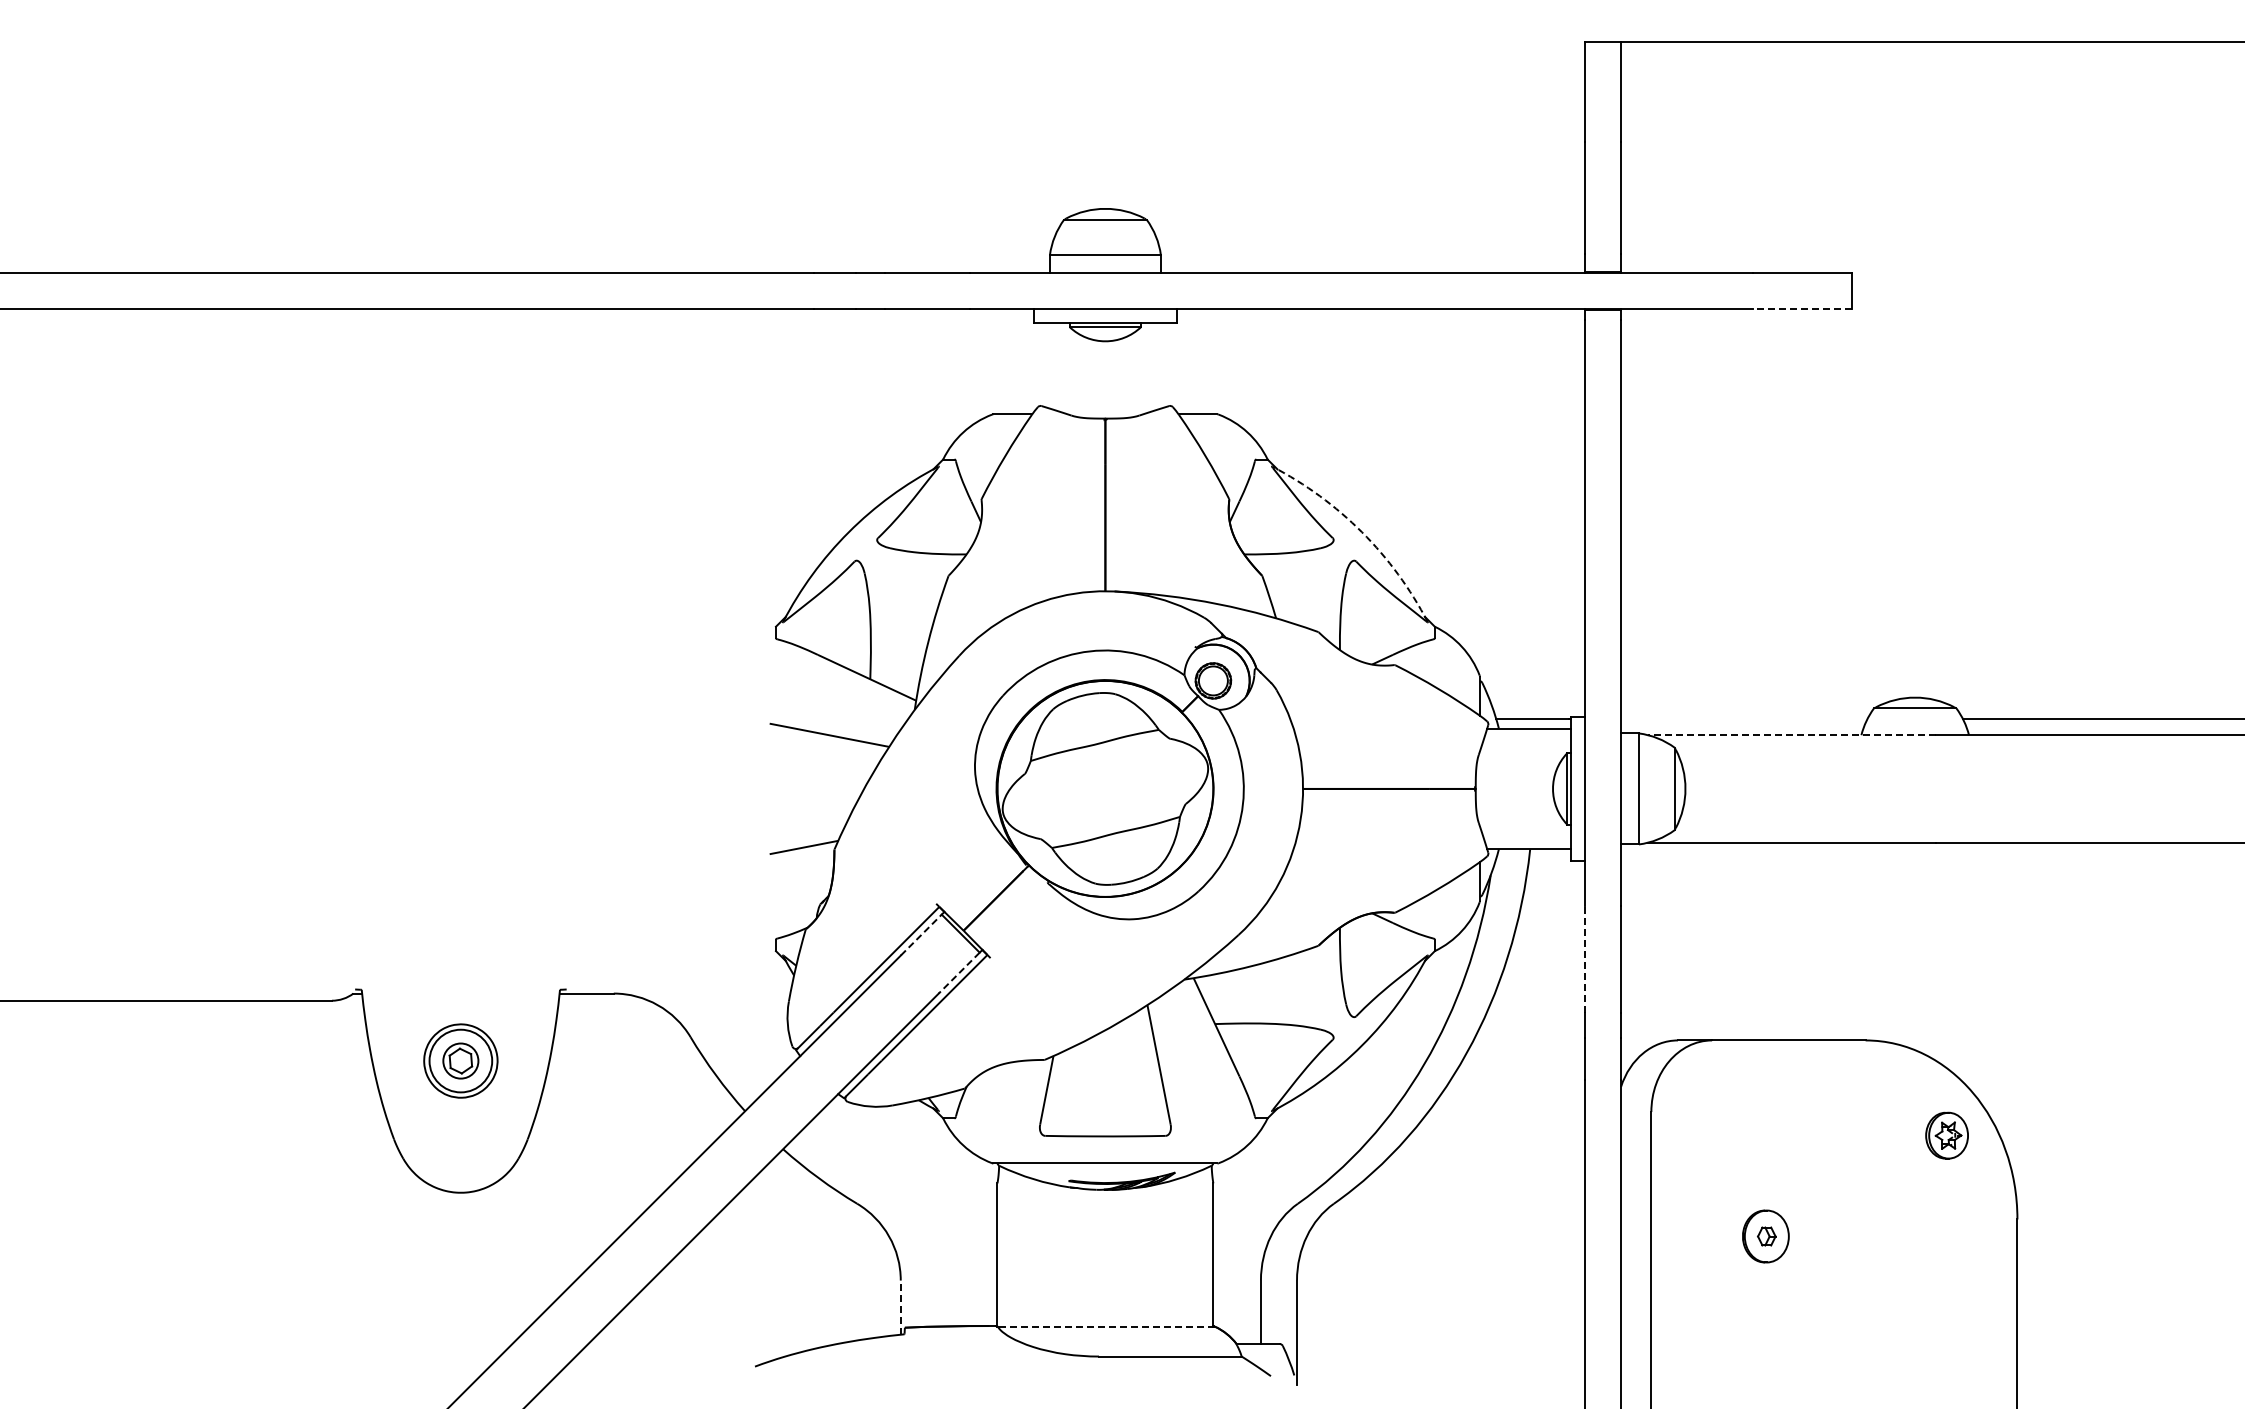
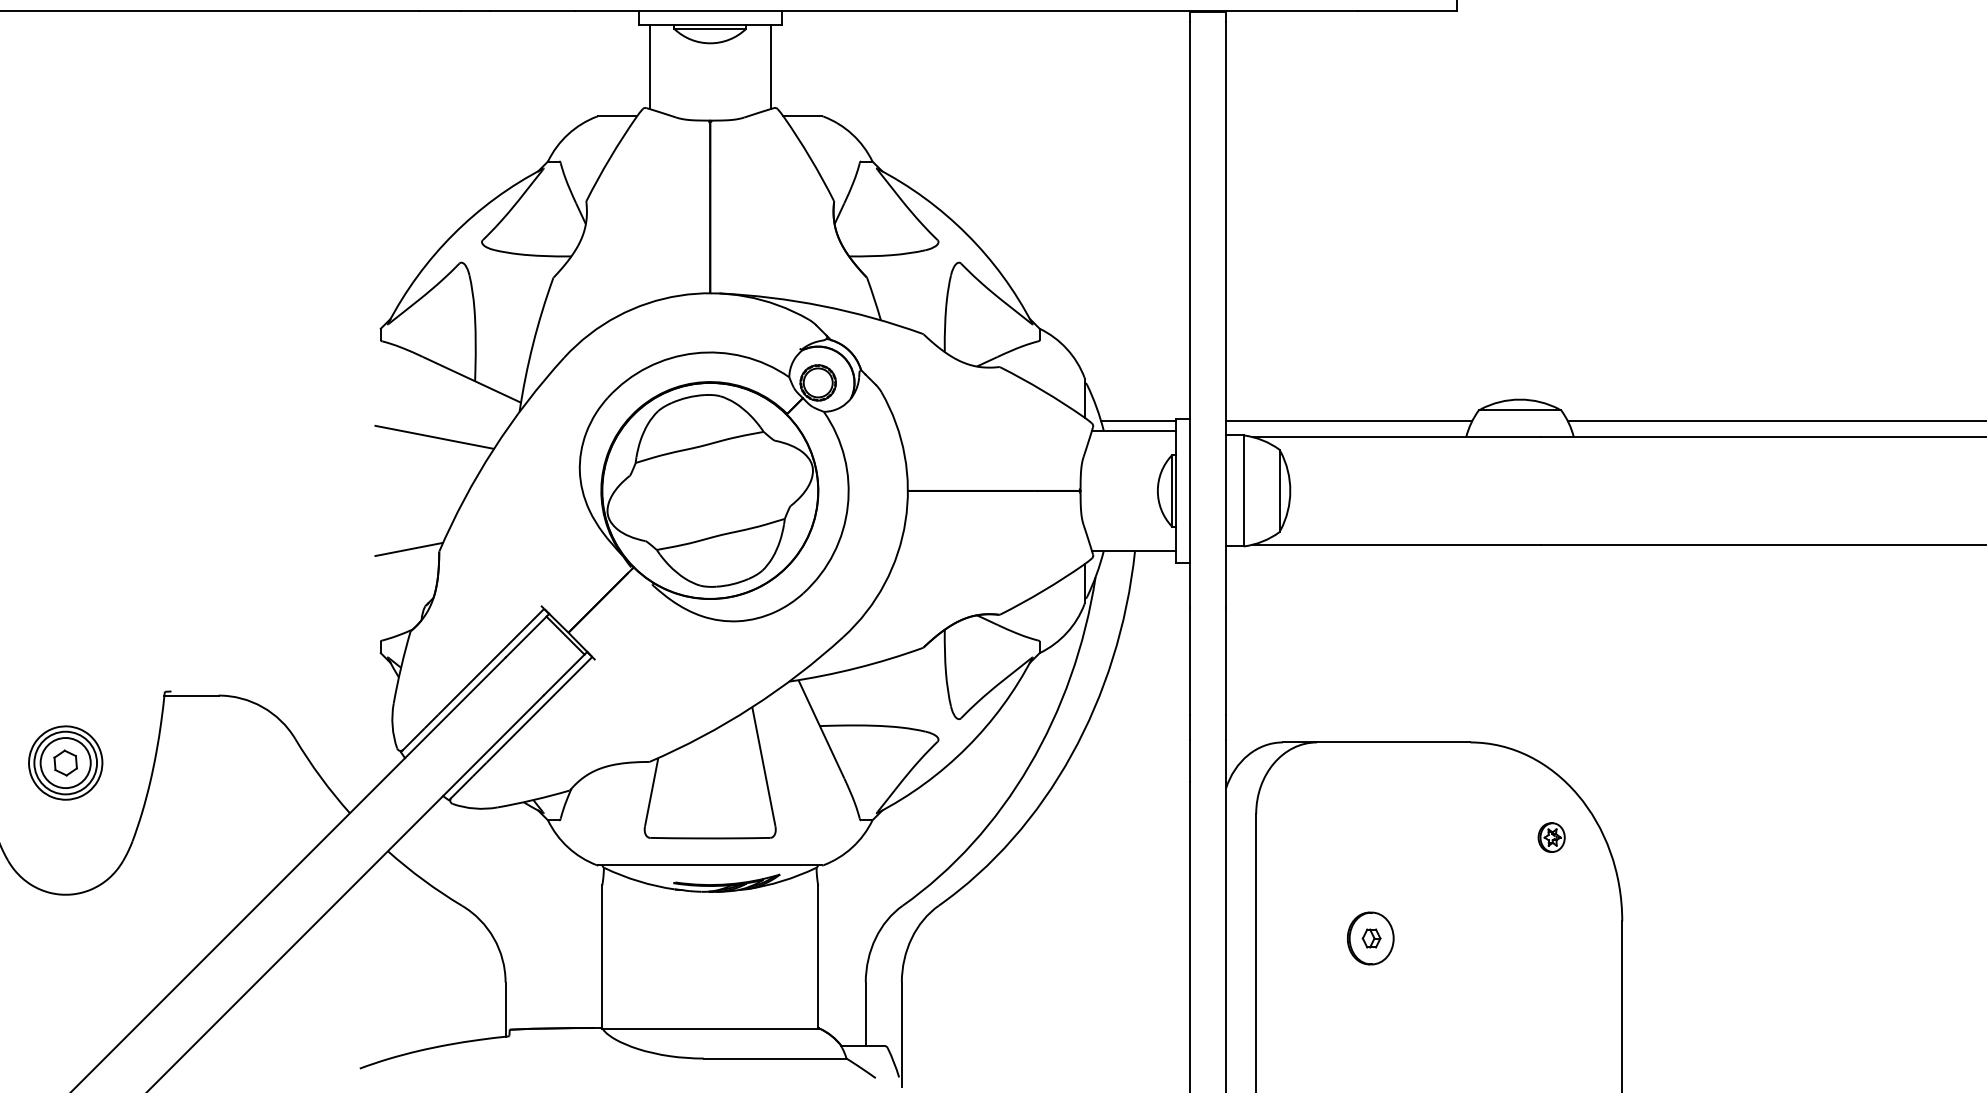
line: (1802, 309) -> (1407, 11), dashed -> solid
line: (1045, 365) -> (650, 67), added
line: (1165, 365) -> (770, 67), added
arc: (1362, 532) -> (967, 234), dashed -> solid
line: (1744, 719) -> (1349, 421), added
line: (1792, 735) -> (1397, 437), dashed -> solid
line: (921, 935) -> (526, 637), dashed -> solid
line: (1585, 959) -> (1190, 661), dashed -> solid
line: (959, 973) -> (564, 675), dashed -> solid
circle: (460, 1061) -> (65, 763), size x1.43
part: (1946, 1135) -> (1551, 837), size x0.62
line: (900, 1307) -> (505, 1009), dashed -> solid
line: (1106, 1327) -> (711, 1029), dashed -> solid

